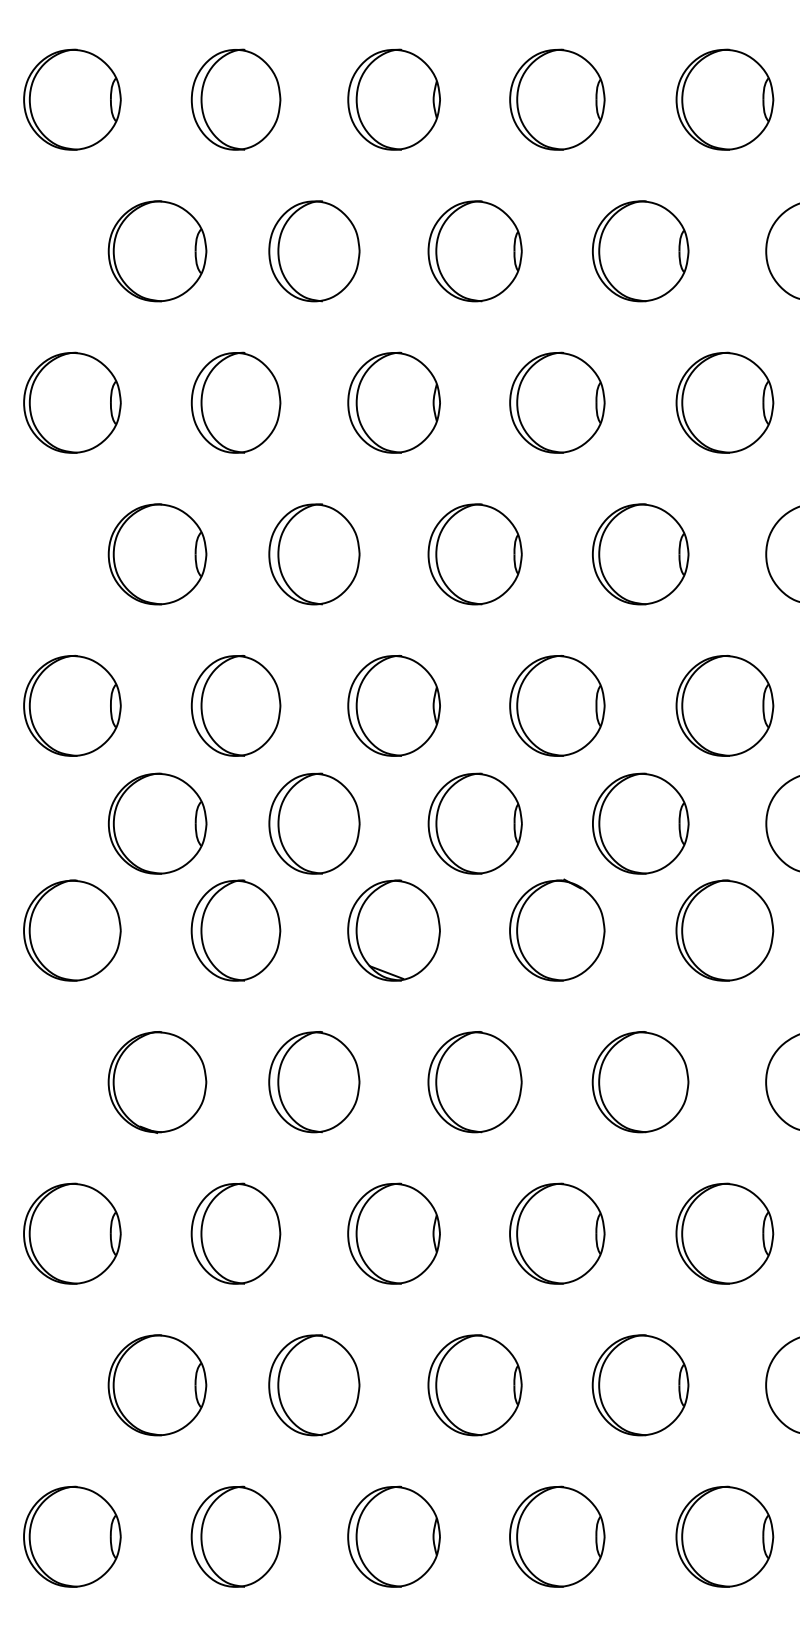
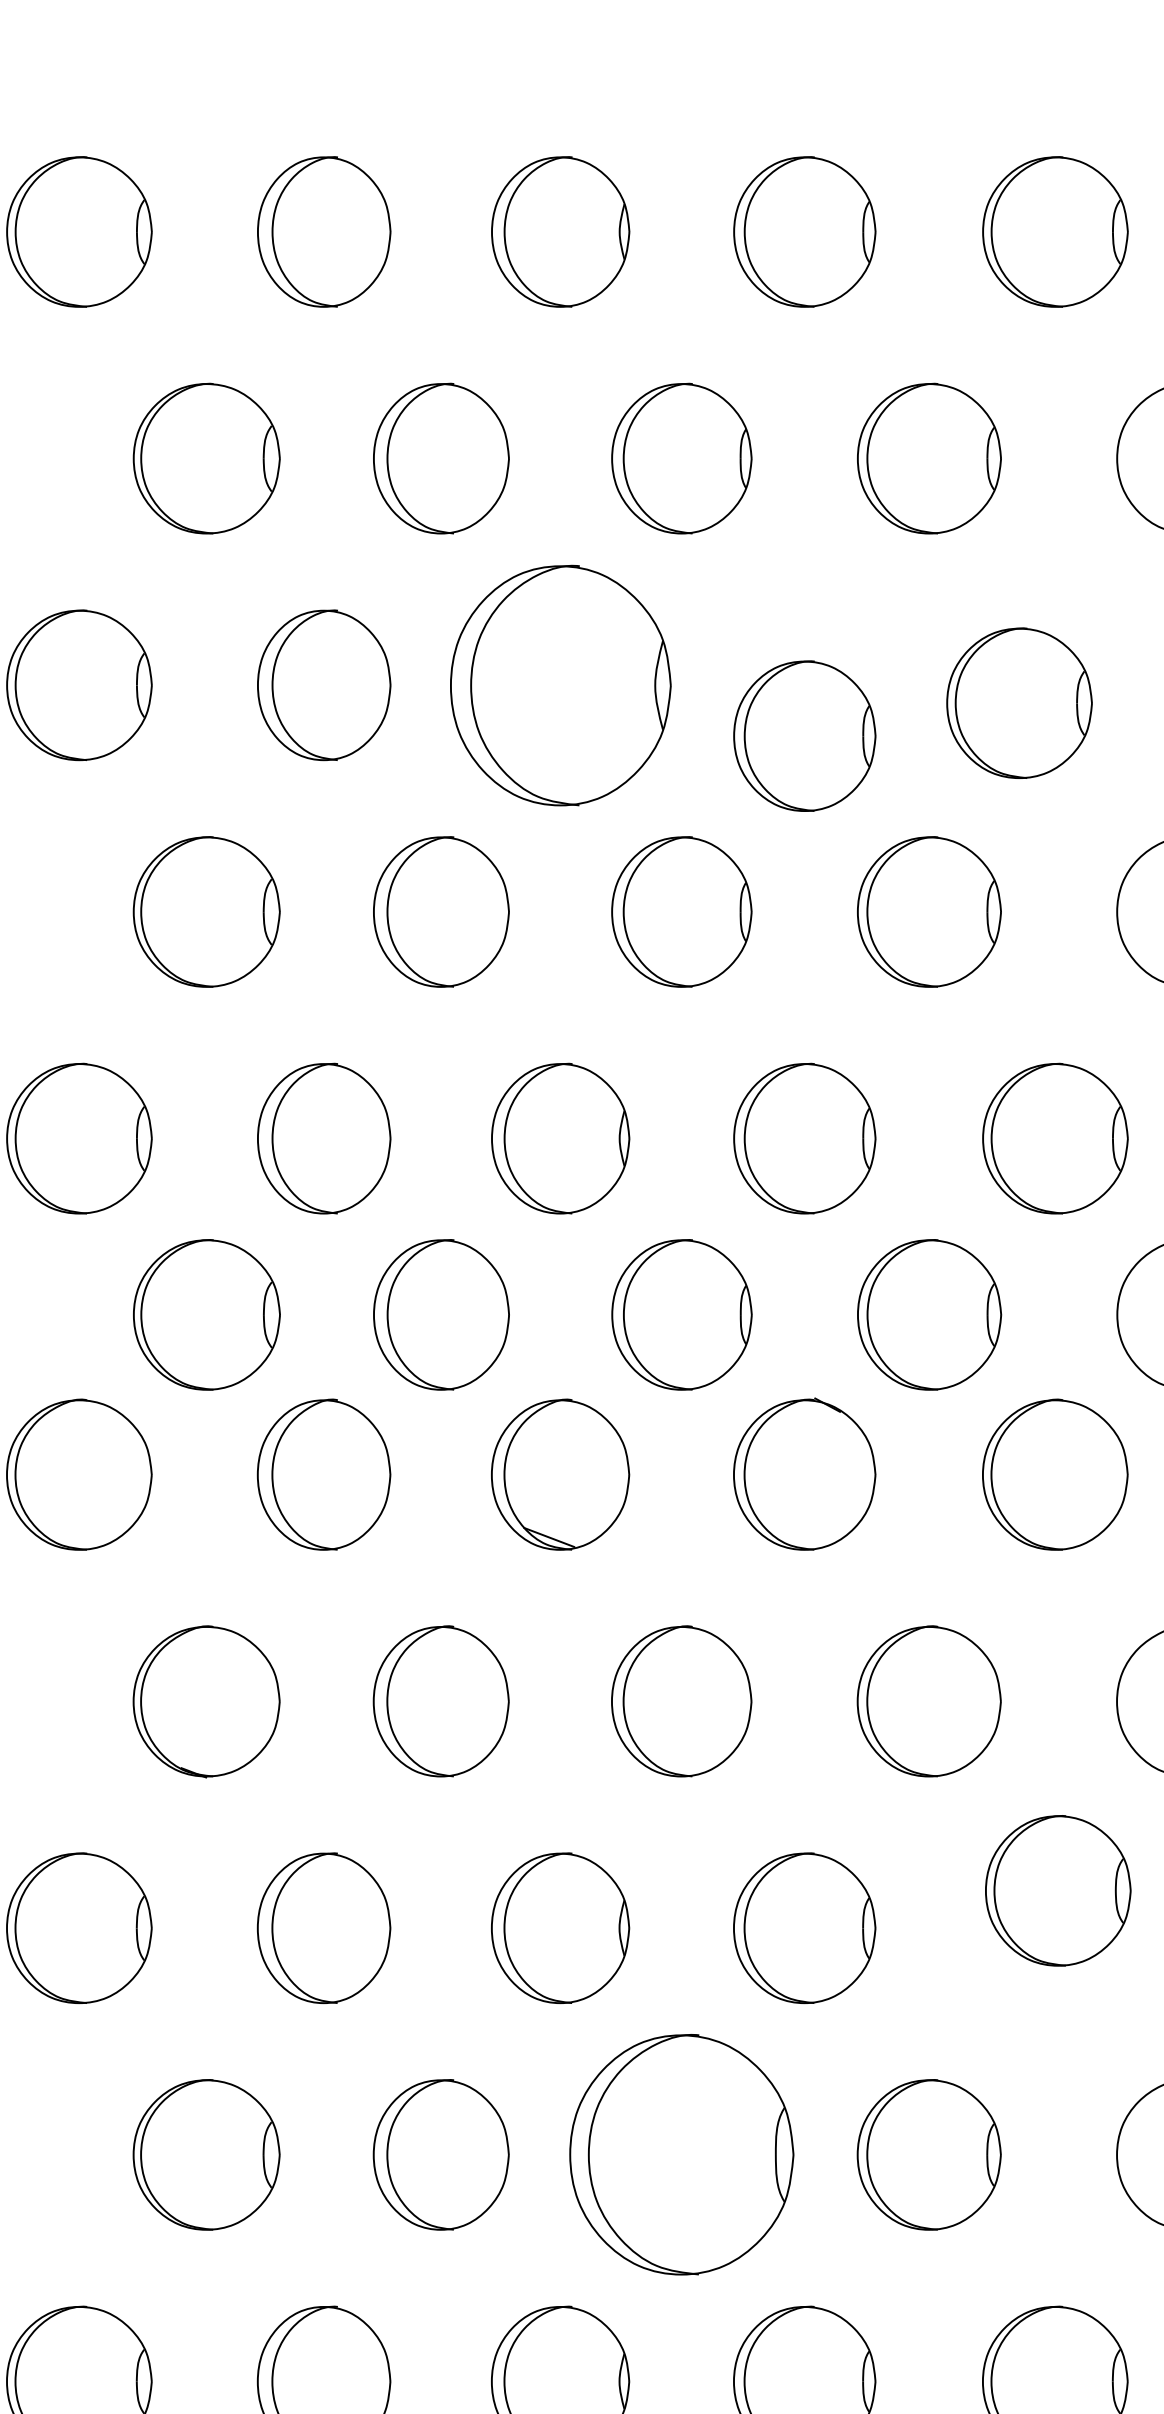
part: (393, 402) -> (559, 684), size x1.6
part: (557, 402) -> (804, 735), moved
part: (724, 402) -> (1018, 702), moved
part: (724, 1233) -> (1057, 1890), moved
part: (474, 1385) -> (680, 2155), size x1.6

